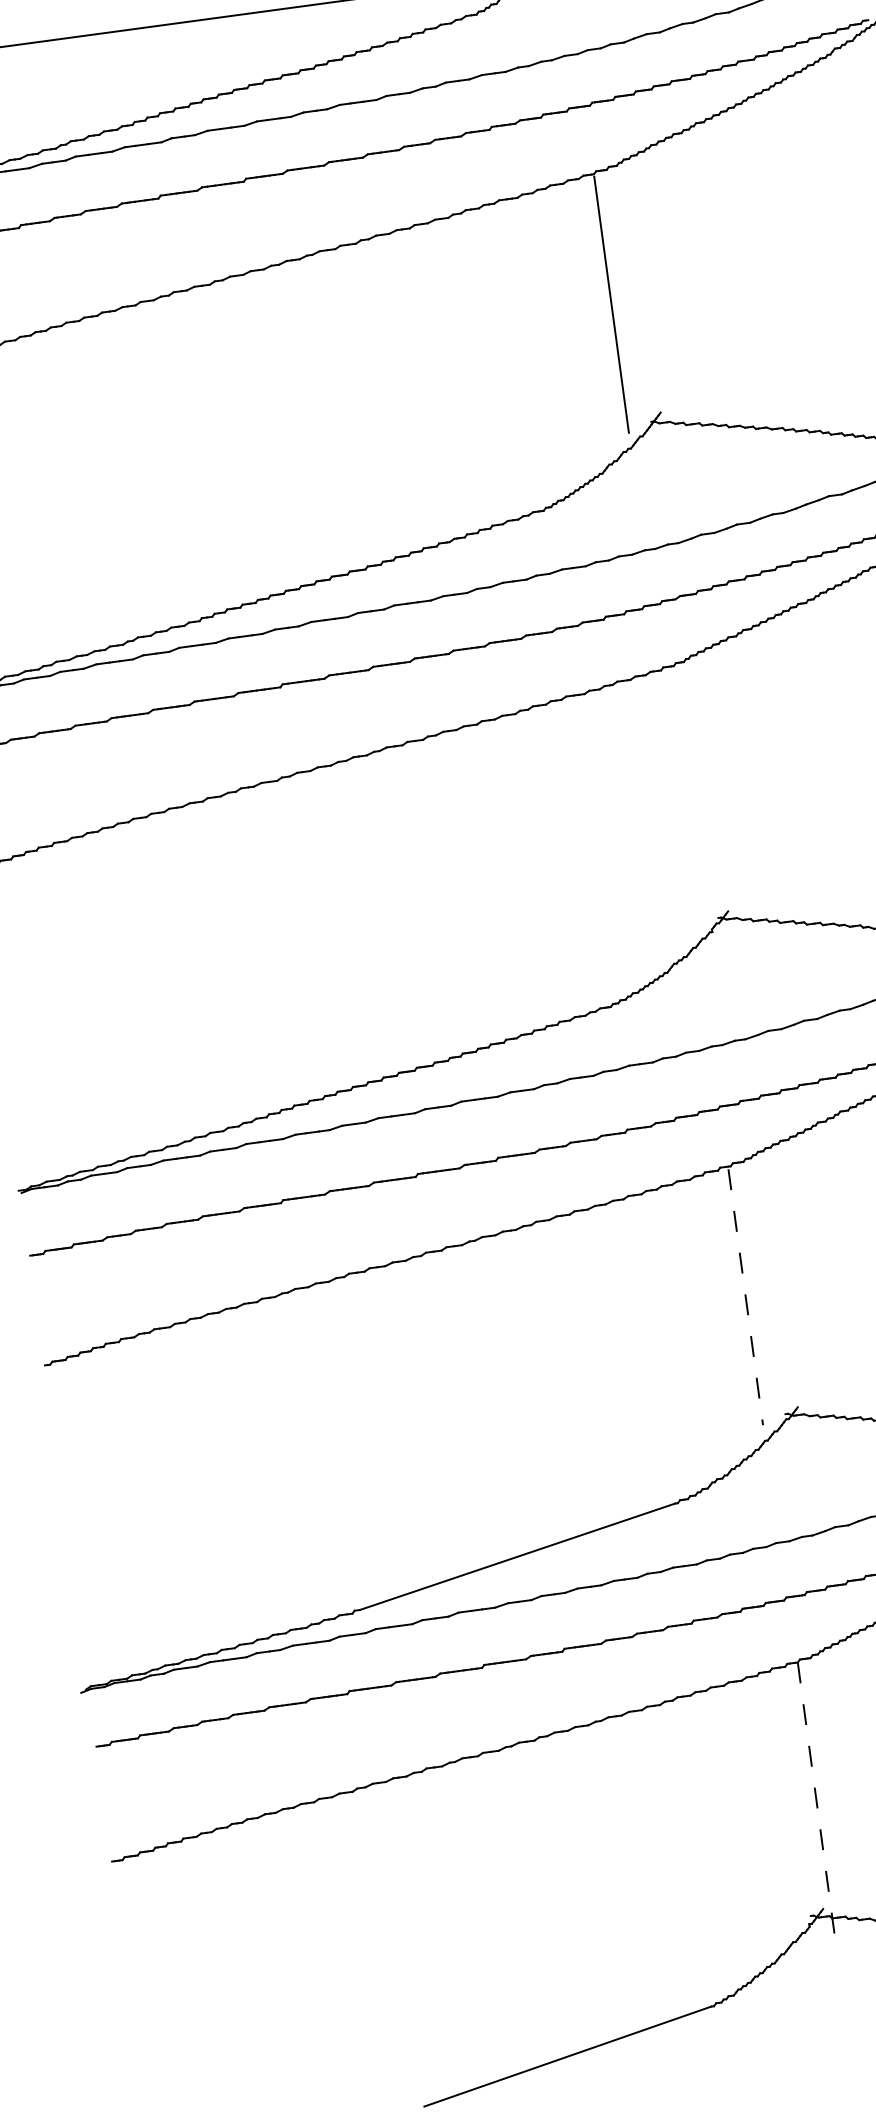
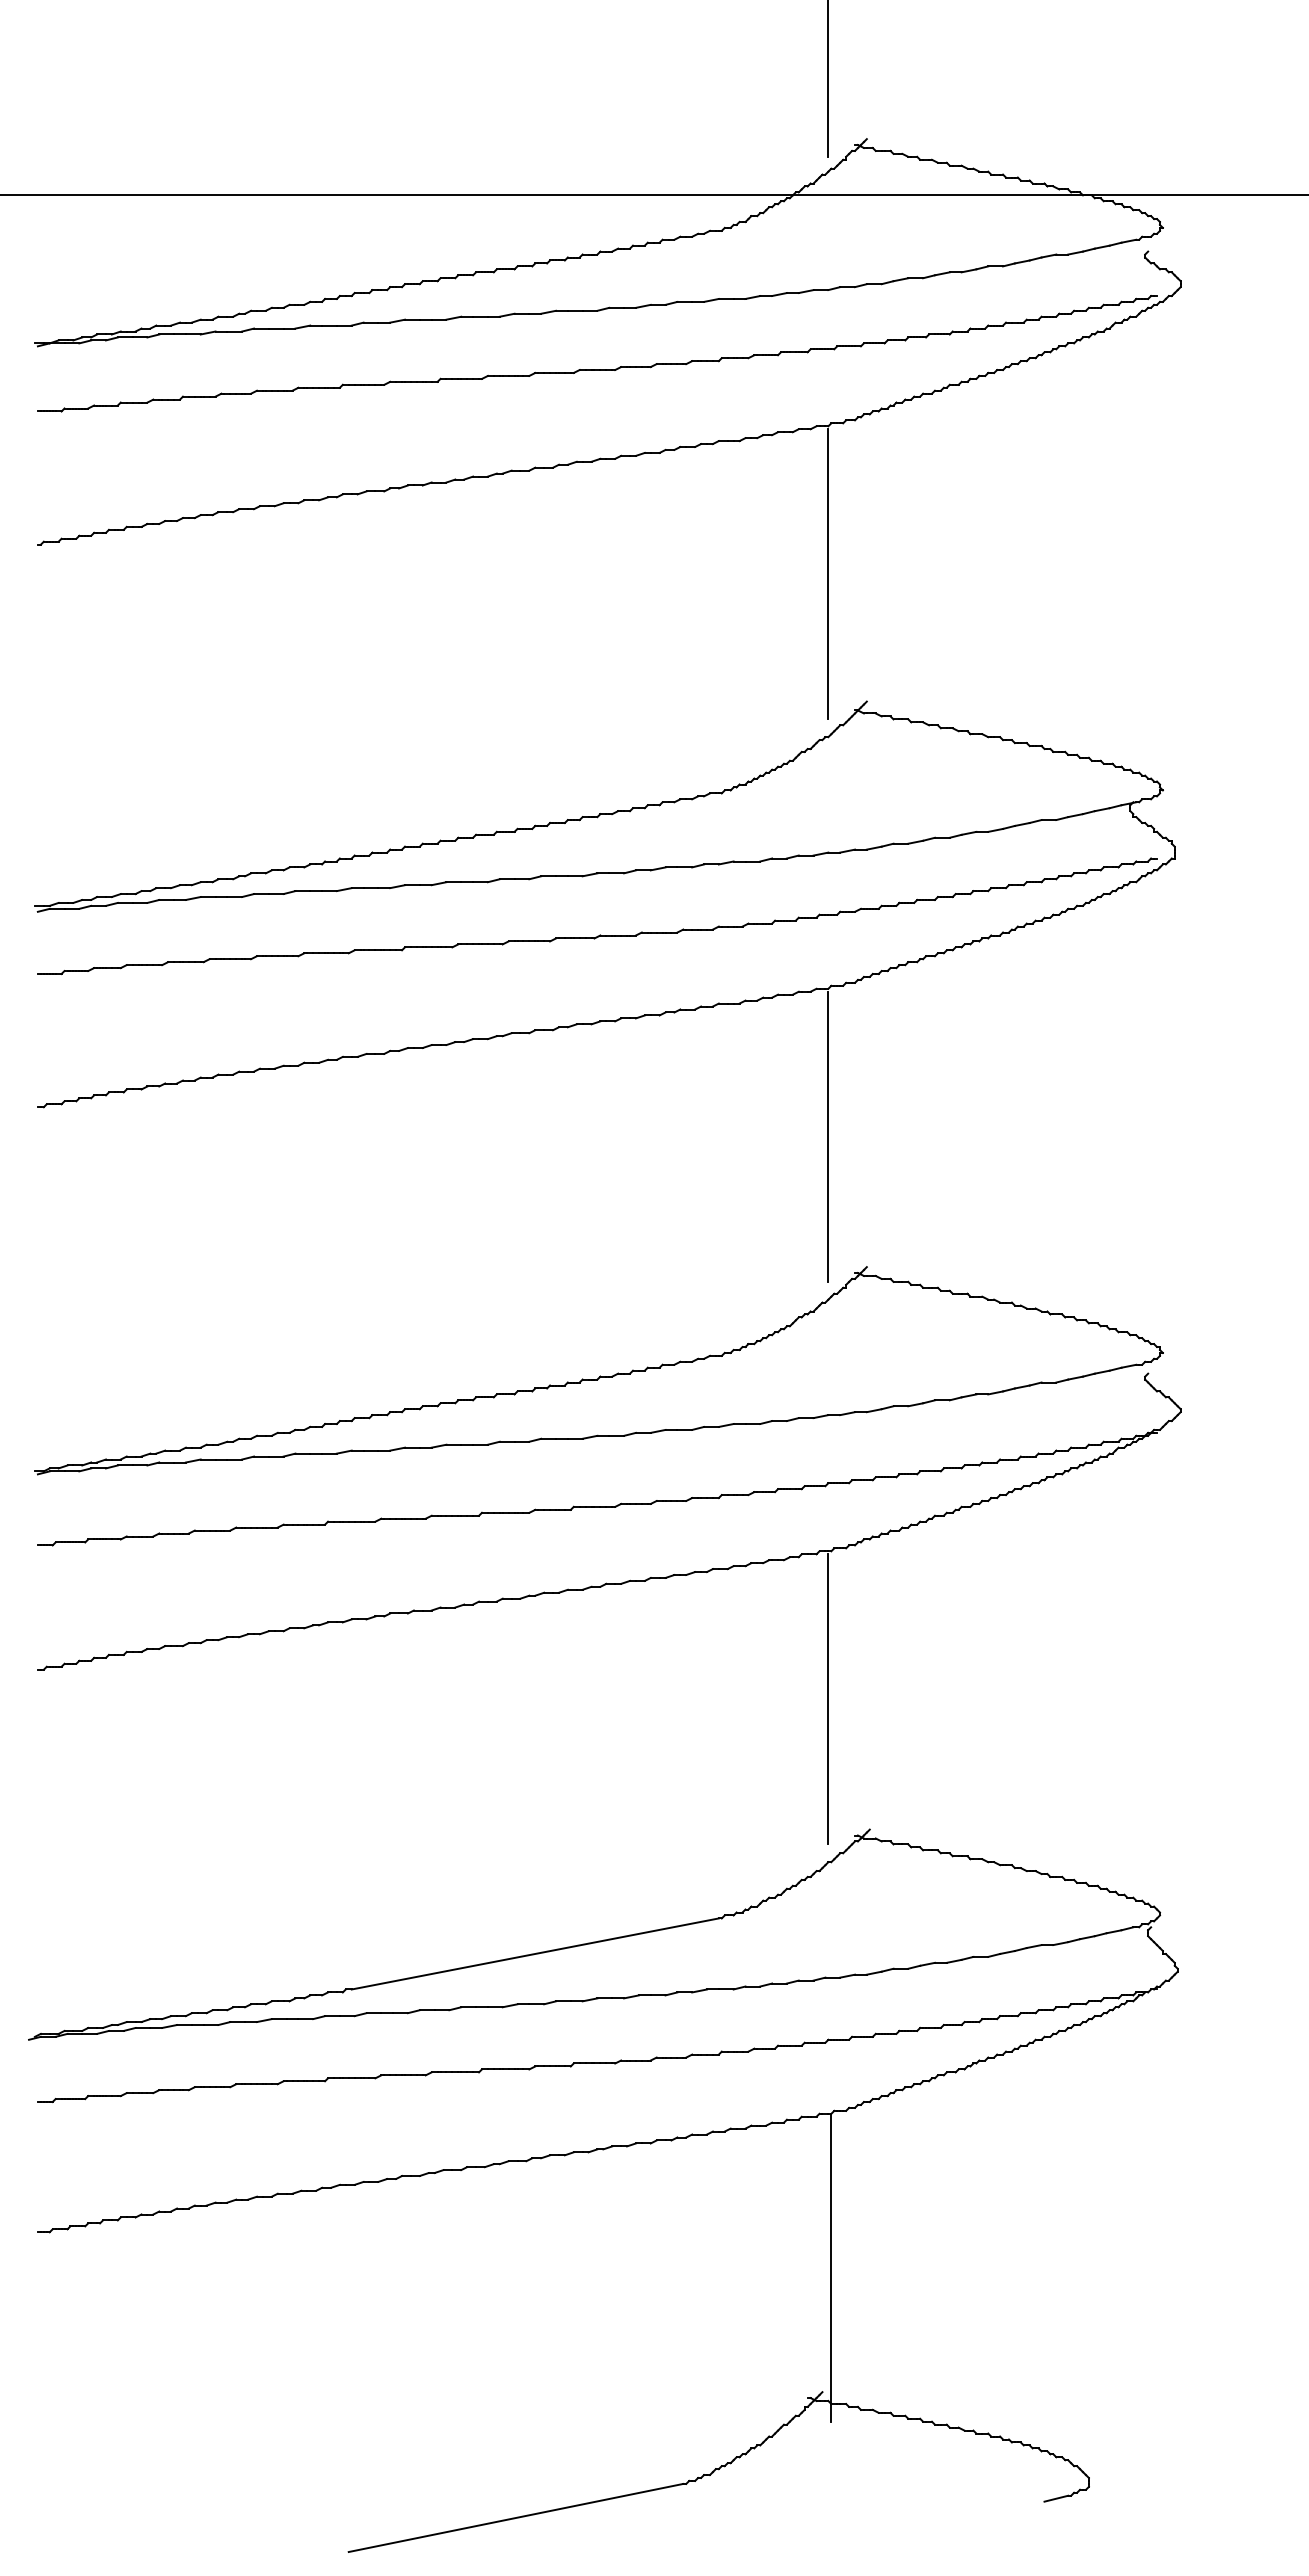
line: (678, 800) -> (828, 1136), added
line: (745, 1297) -> (828, 1699), dashed -> solid
line: (816, 1798) -> (831, 2267), dashed -> solid

